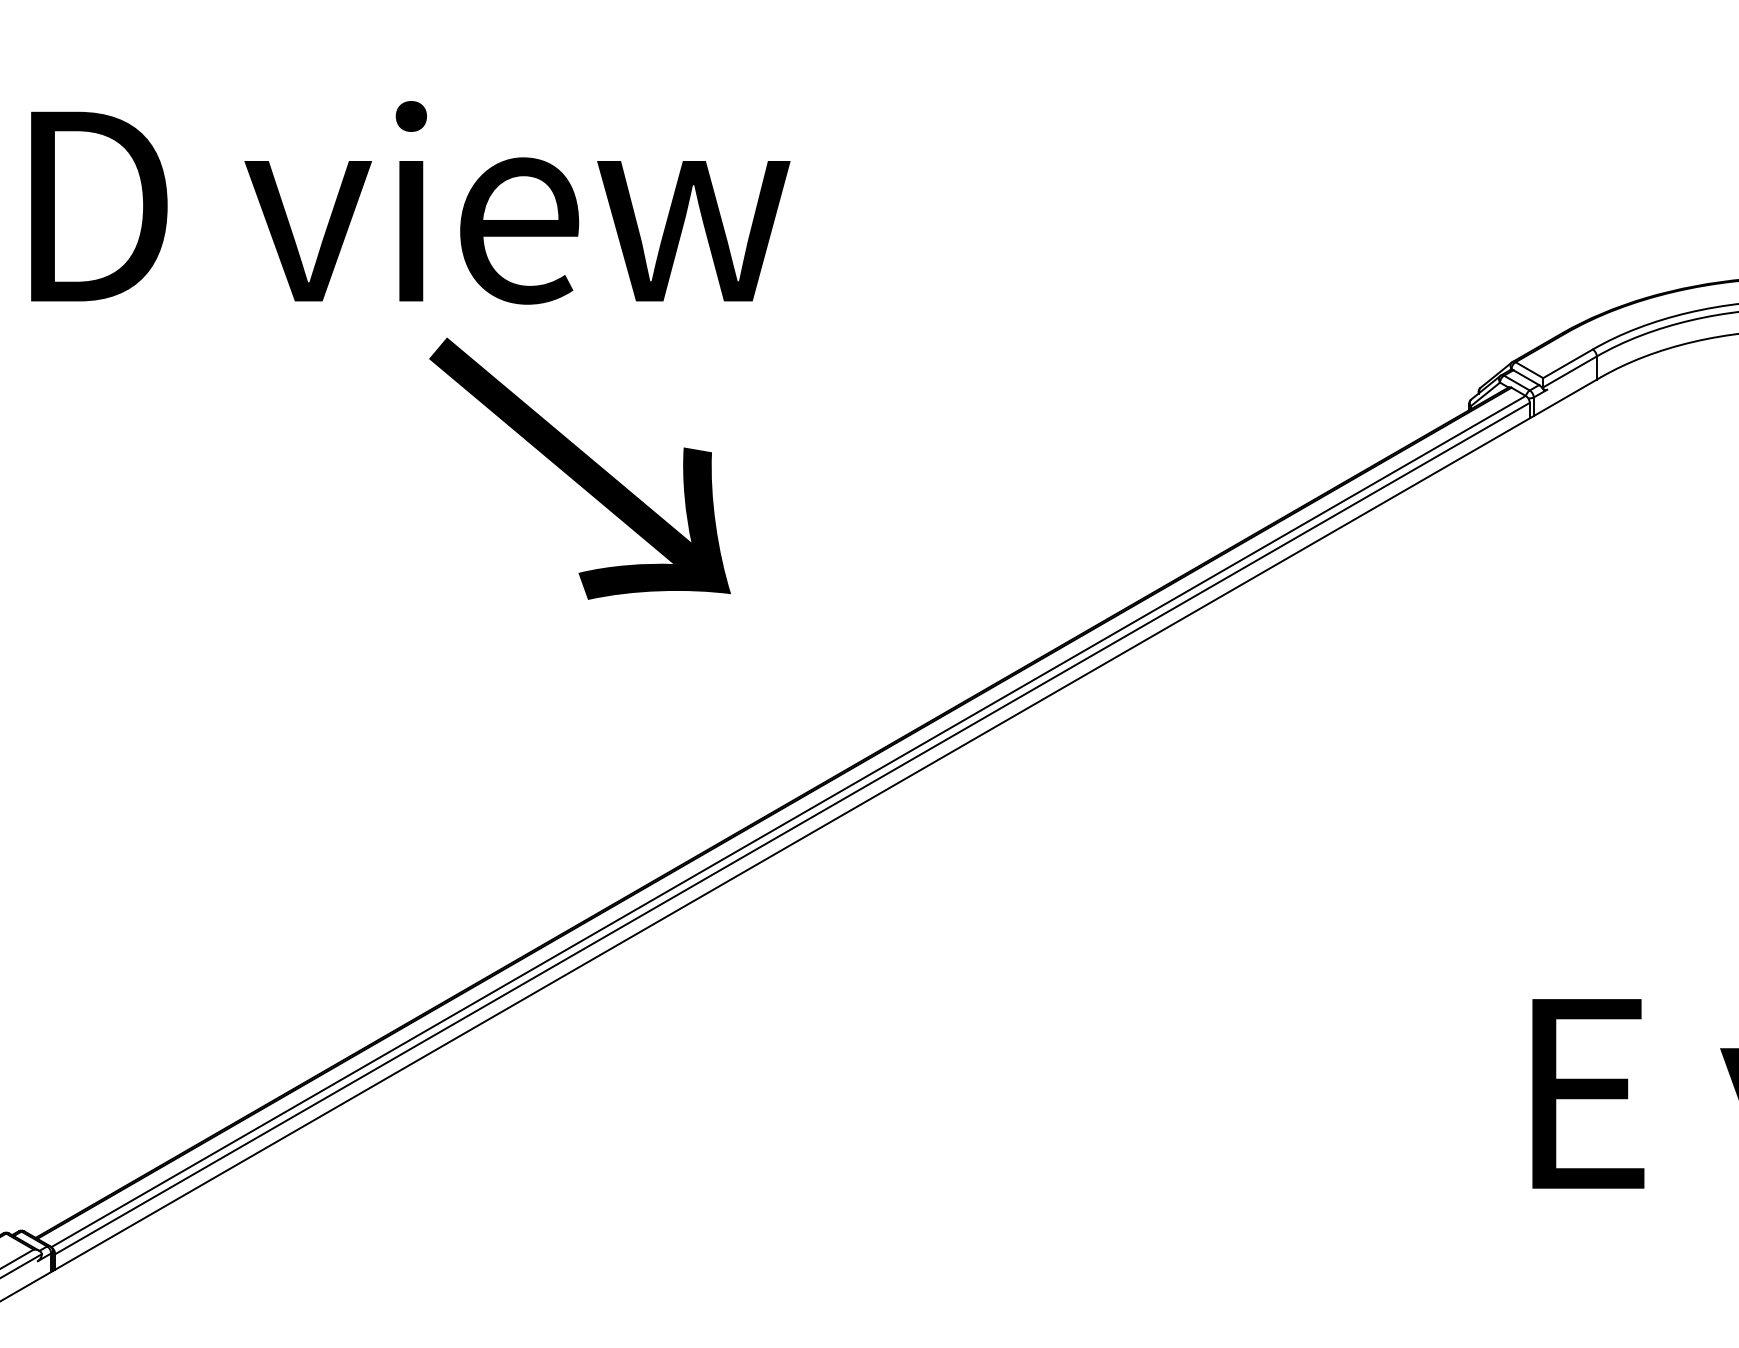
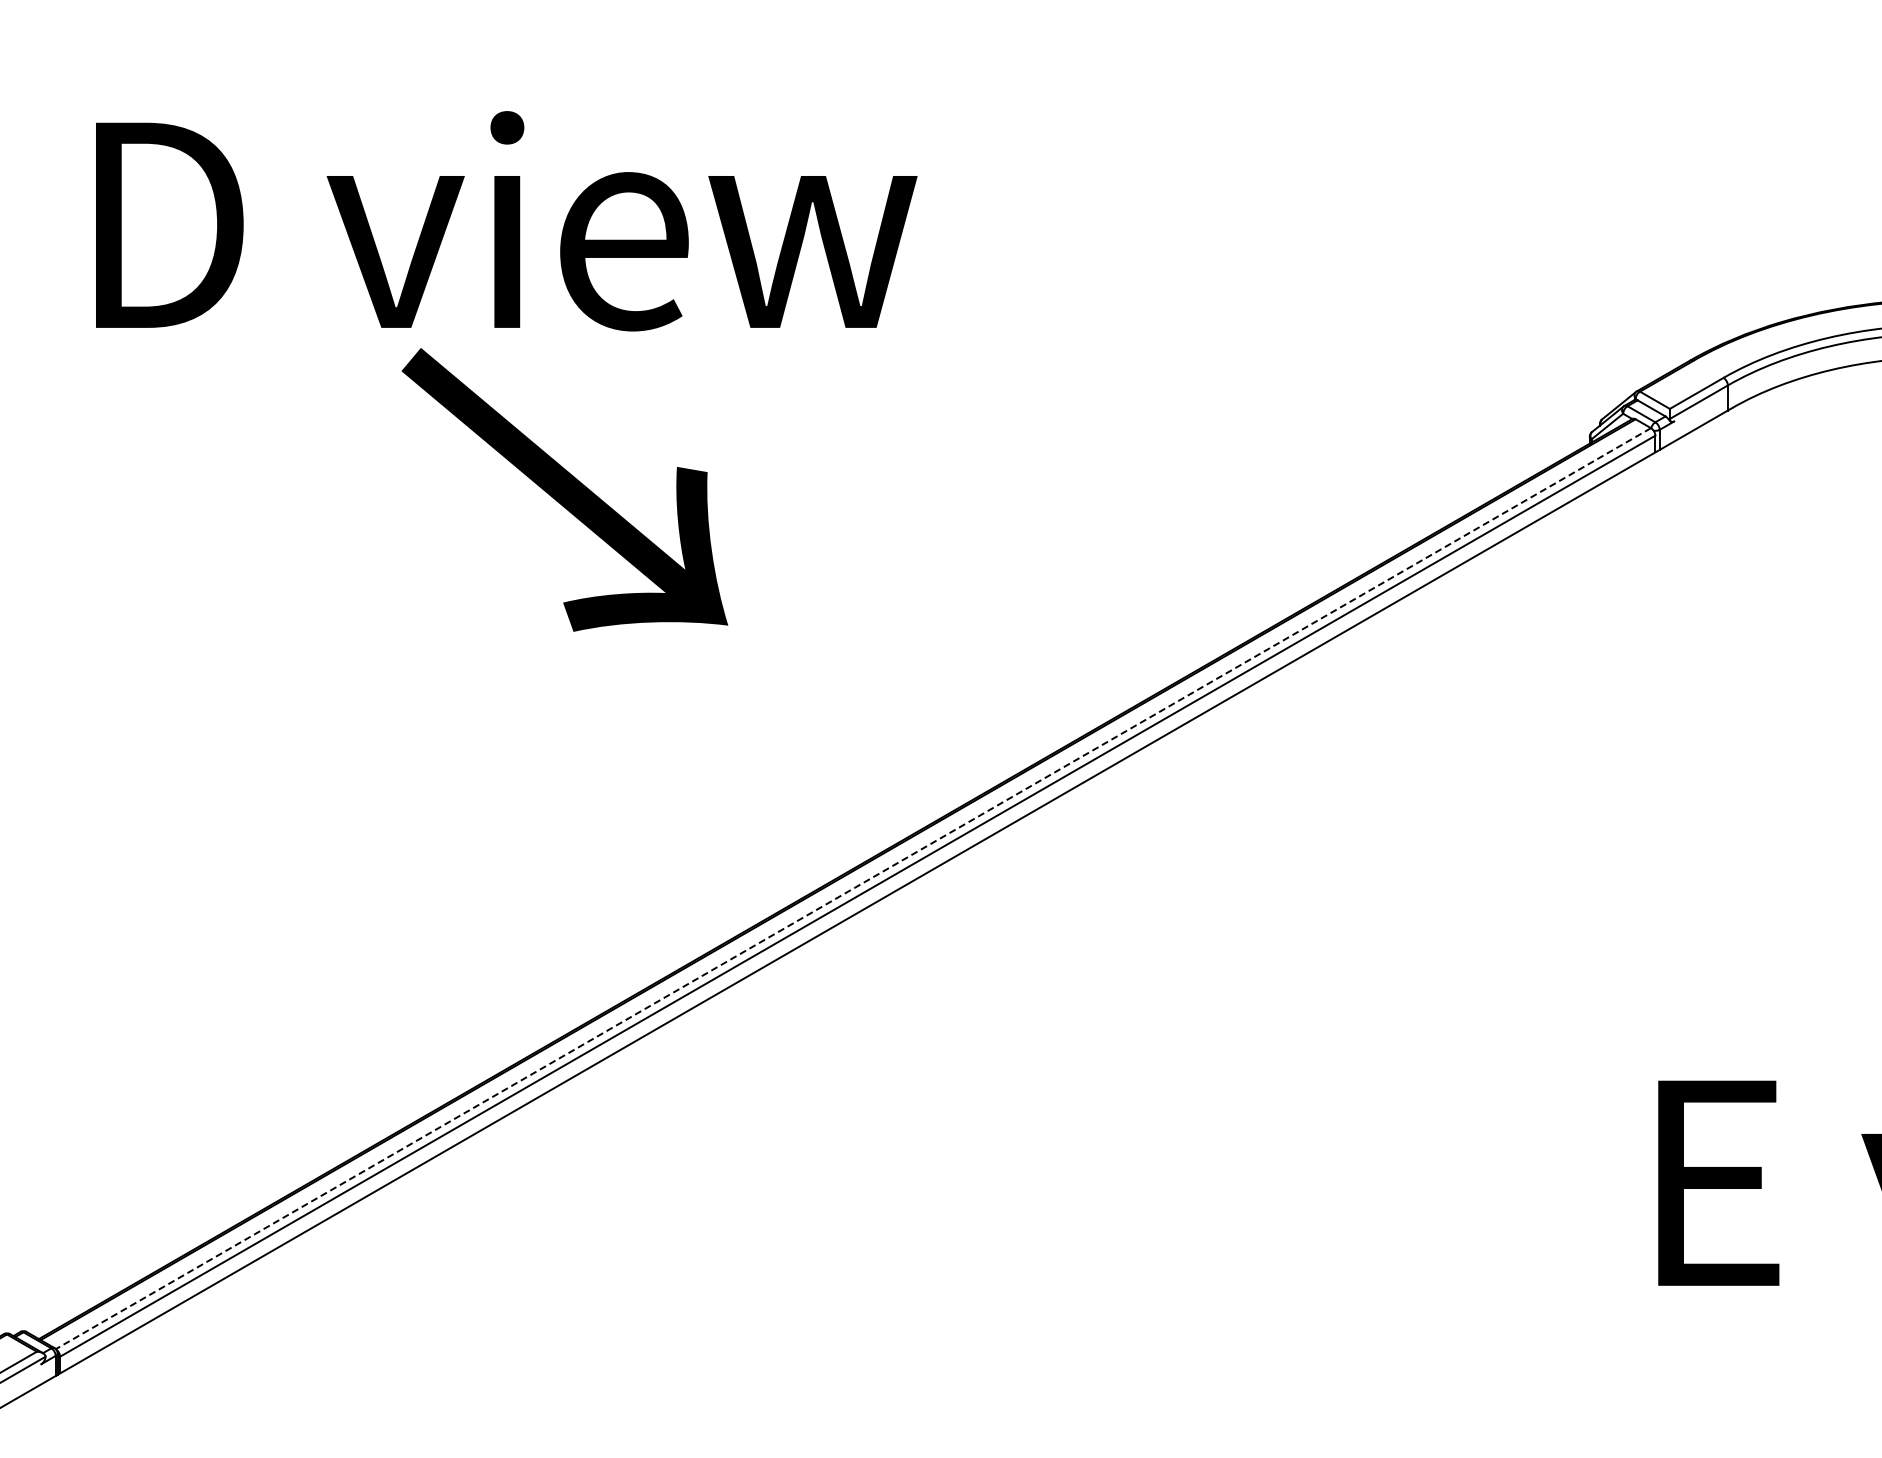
text: (410, 203) -> (506, 221), moved
text: (579, 468) -> (564, 489), moved
line: (788, 821) -> (853, 888), solid -> dashed

